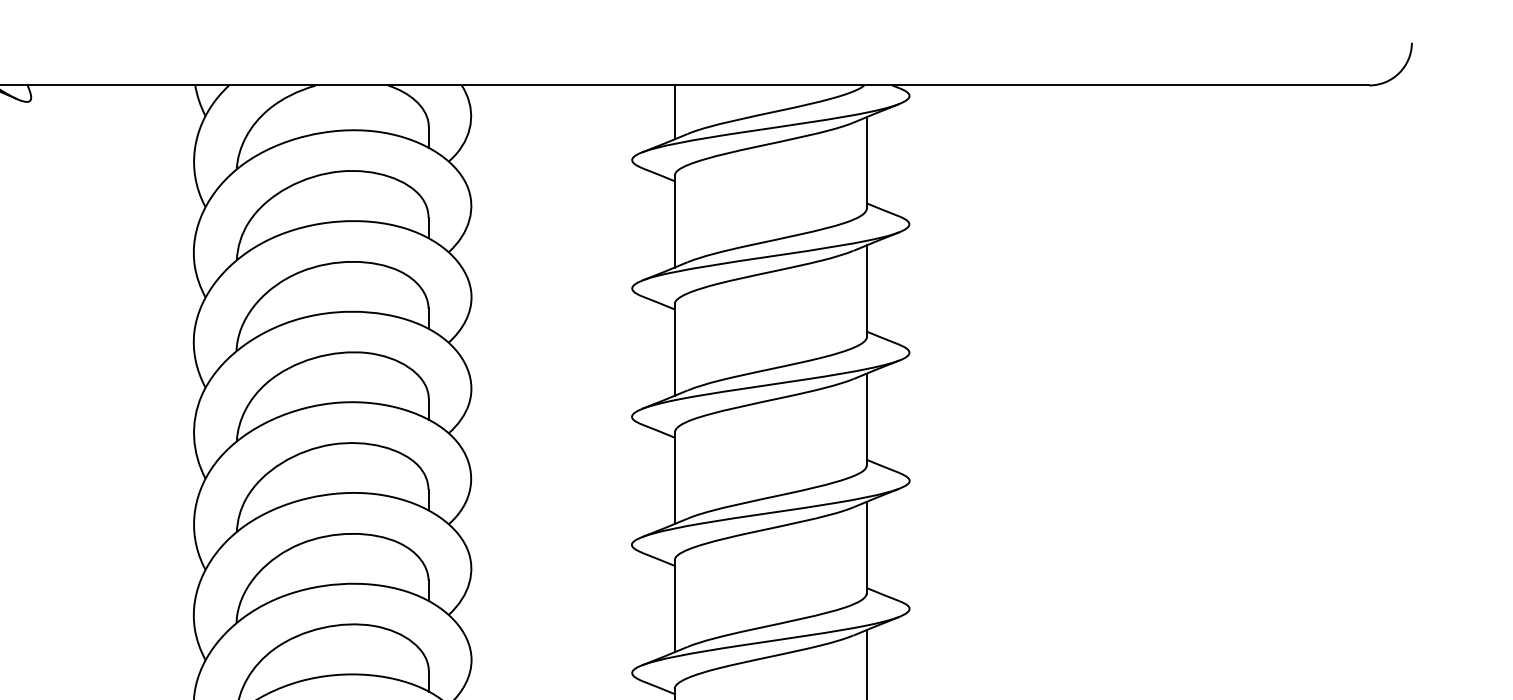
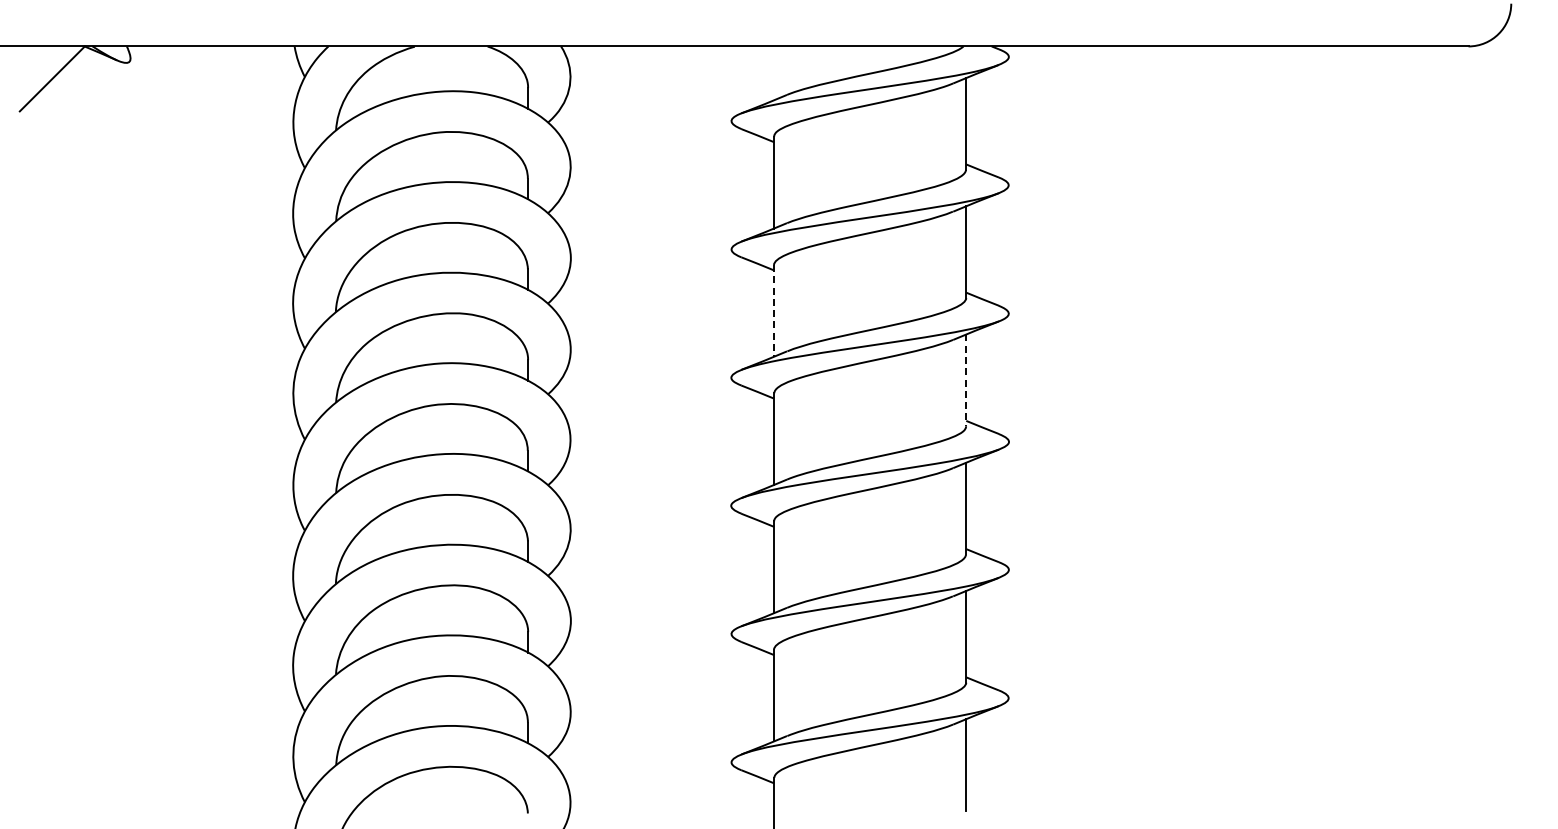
line: (674, 112) -> (773, 73), removed
line: (674, 349) -> (773, 310), solid -> dashed
line: (867, 419) -> (966, 380), solid -> dashed

